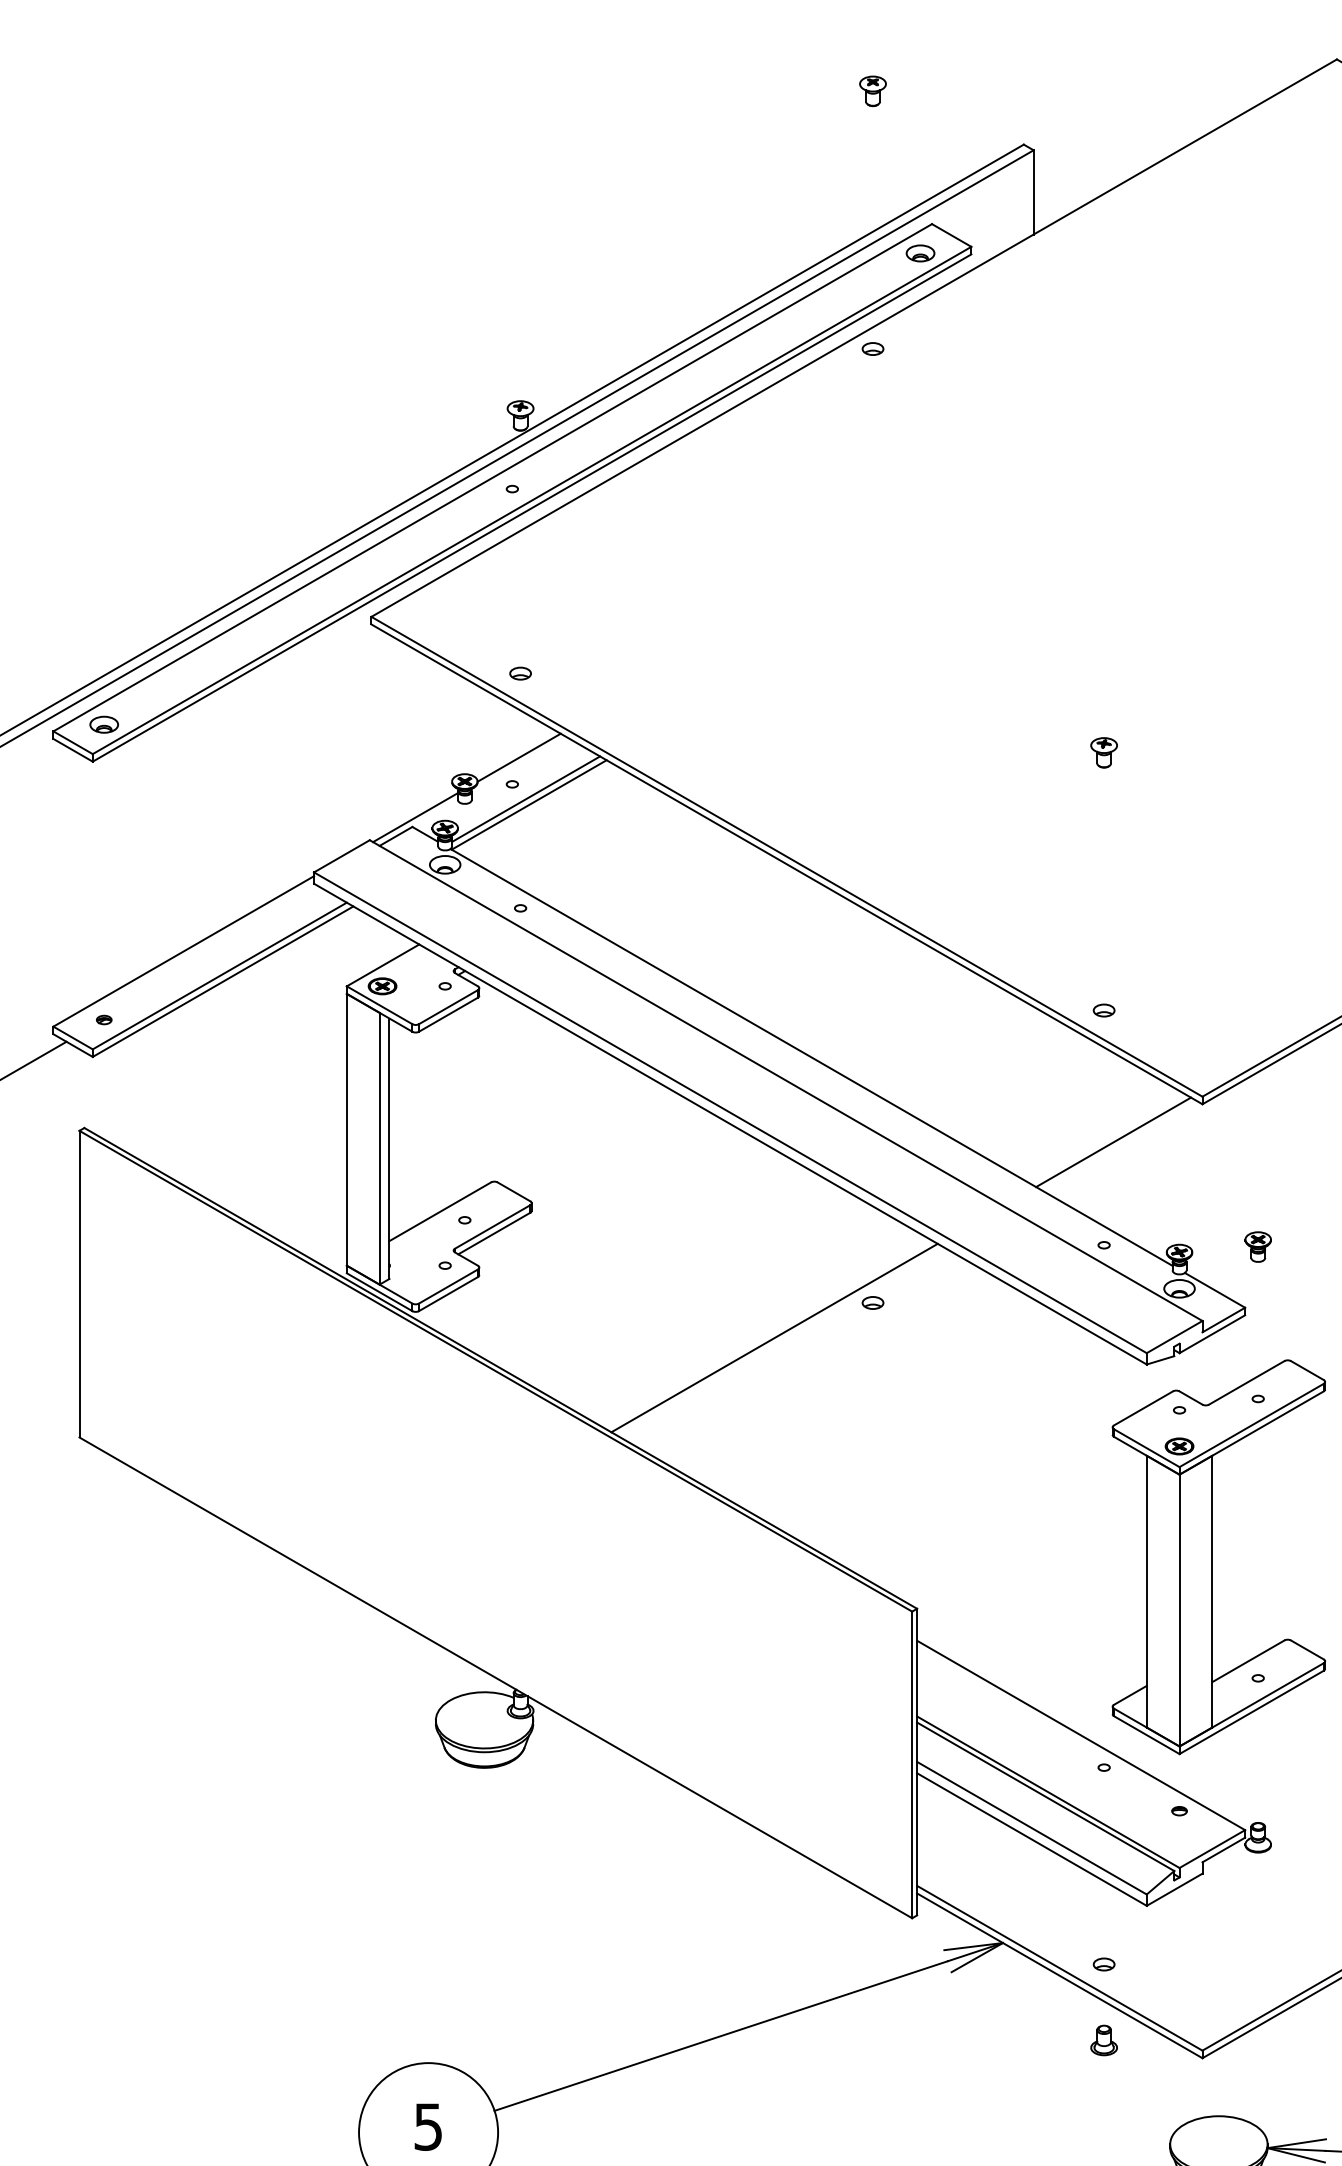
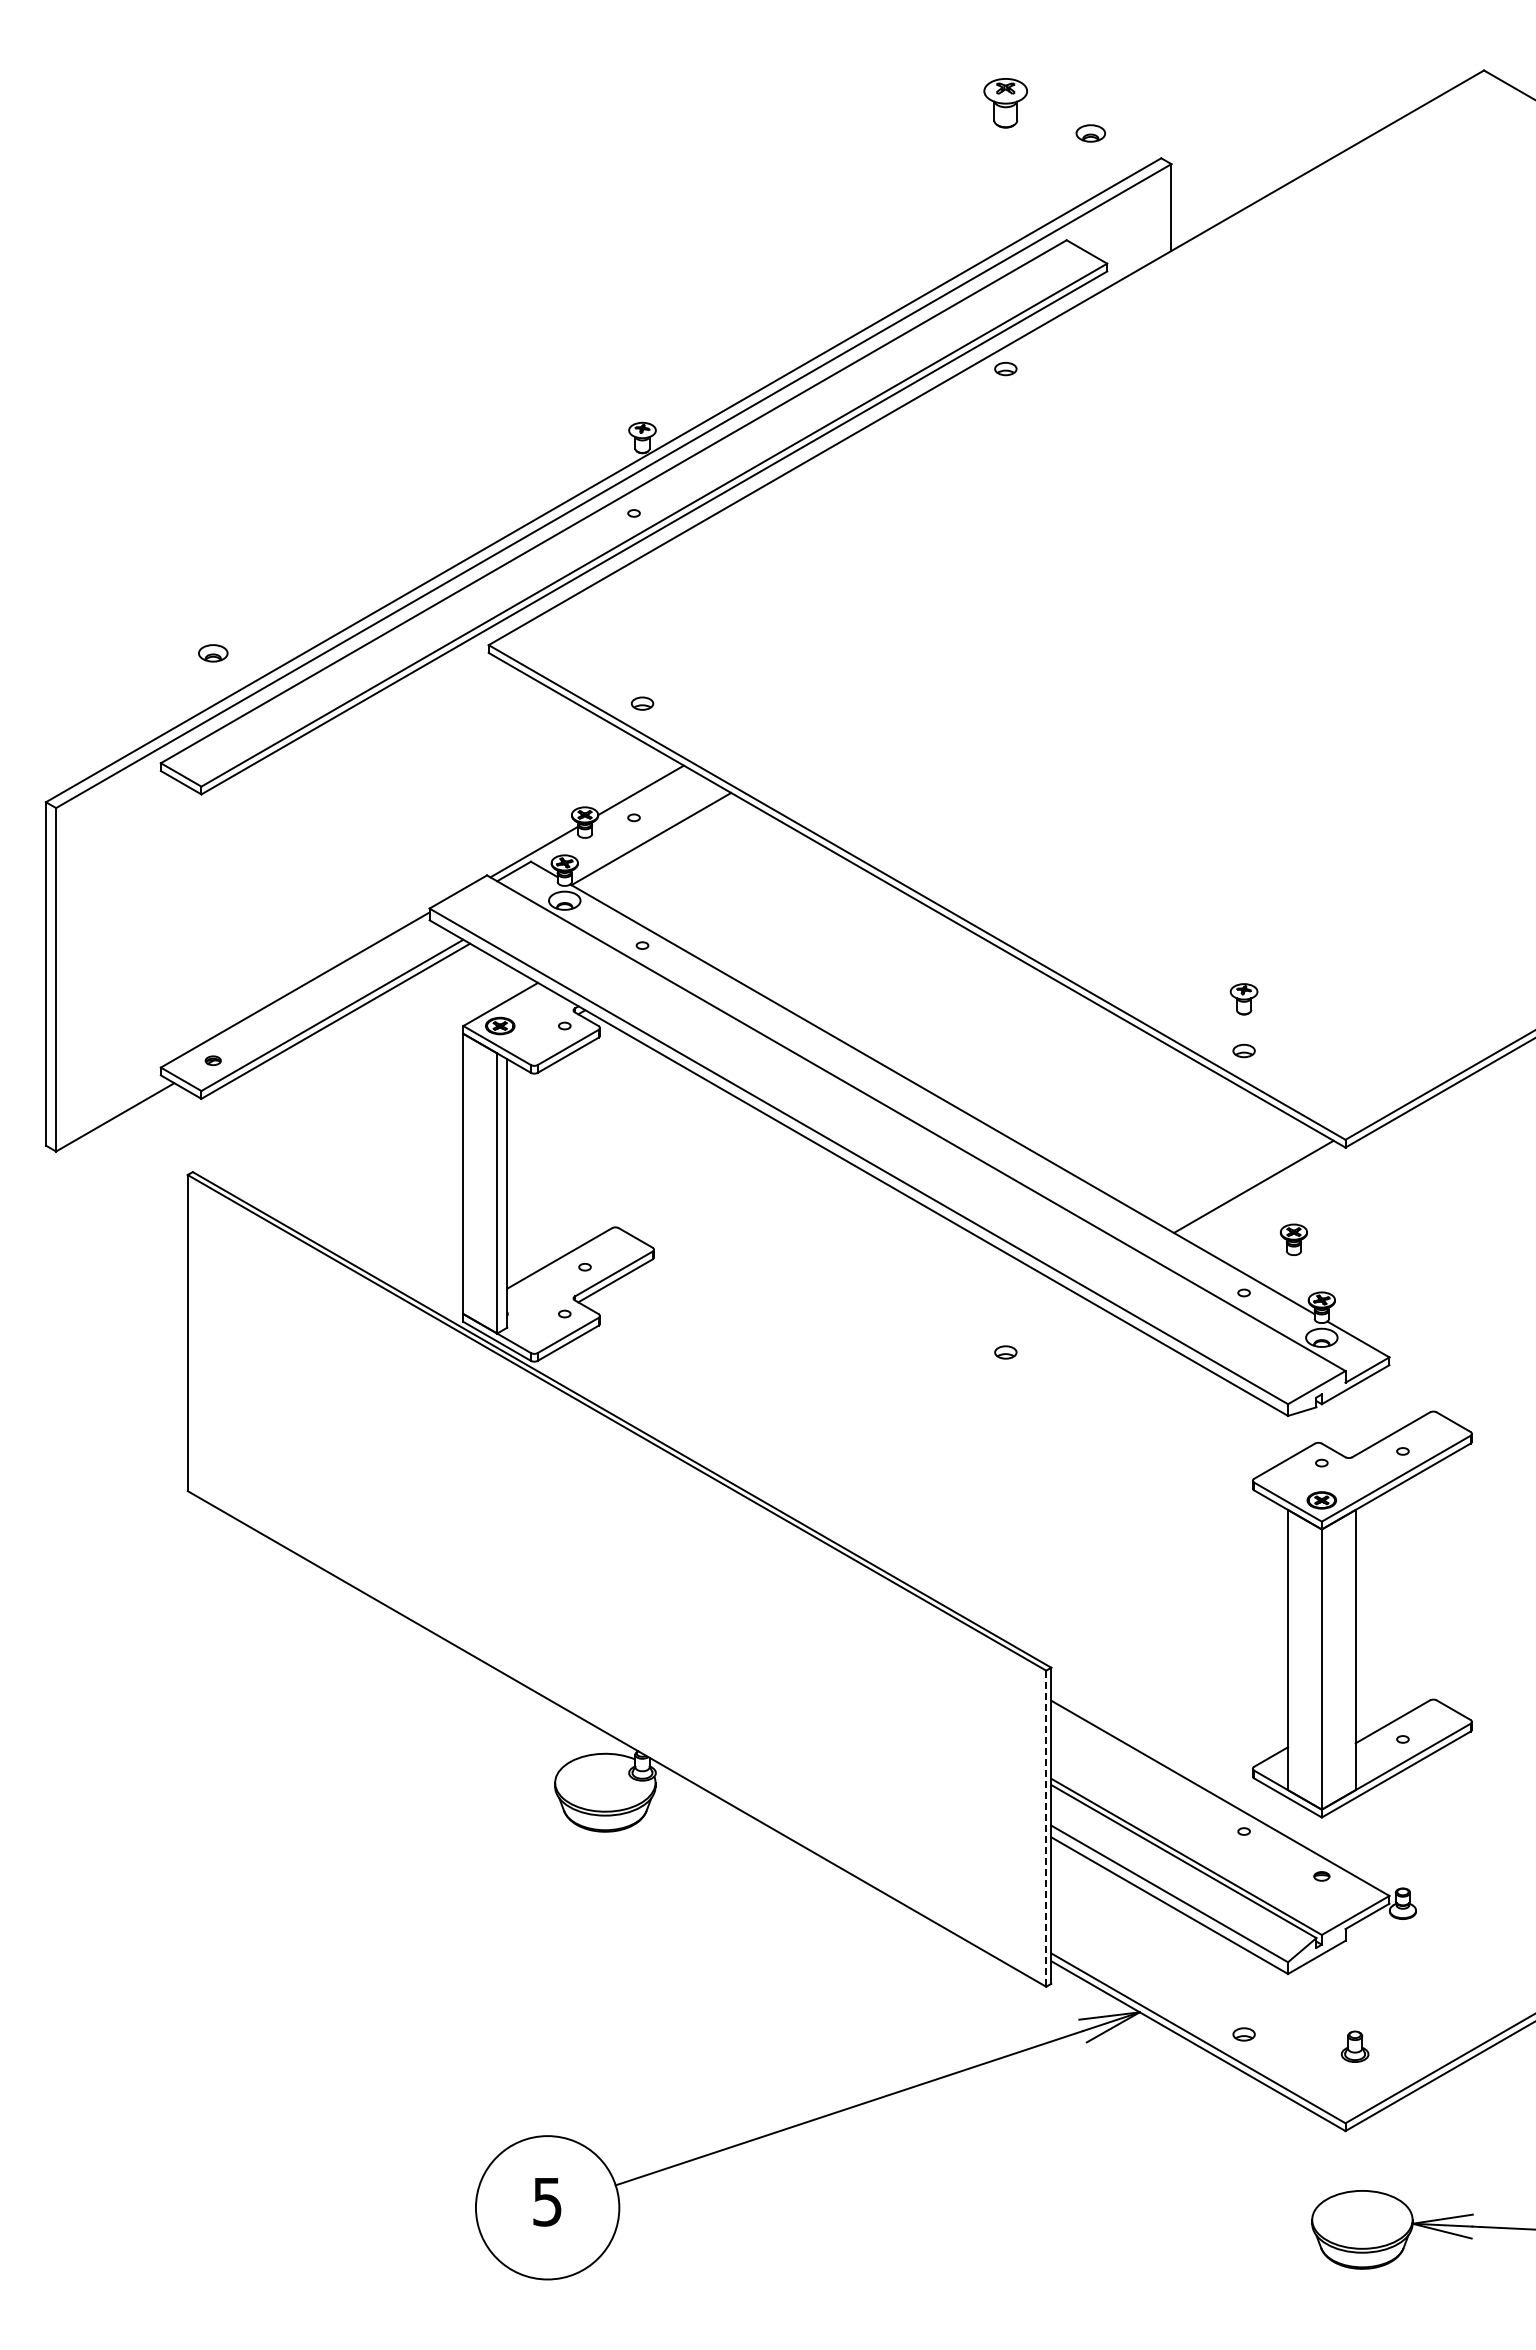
part: (872, 91) -> (1005, 103), size x1.6
part: (920, 253) -> (1090, 133), moved
part: (104, 724) -> (213, 653), moved
part: (1103, 753) -> (1243, 999), moved
line: (525, 799) -> (647, 833), removed
part: (1257, 1246) -> (1293, 1239), moved
line: (774, 1337) -> (904, 1388), removed
line: (912, 1765) -> (1046, 1829), solid -> dashed
part: (1103, 2040) -> (1354, 2046), moved

